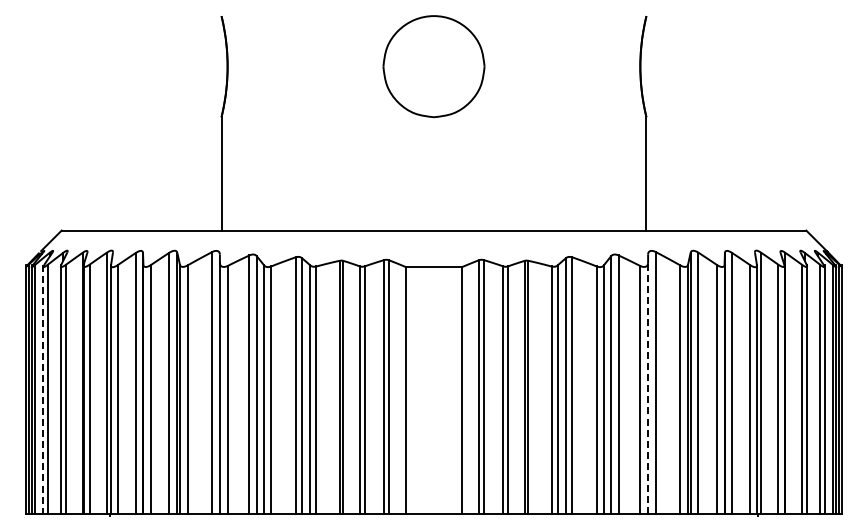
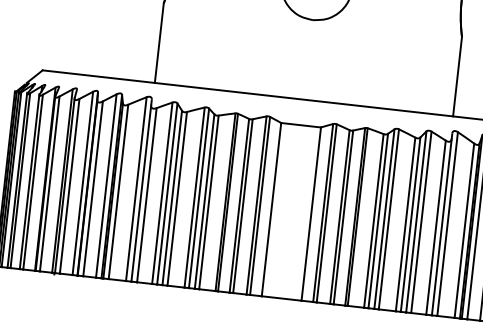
line: (648, 387) -> (442, 226), dashed -> solid
line: (43, 389) -> (17, 180), dashed -> solid

